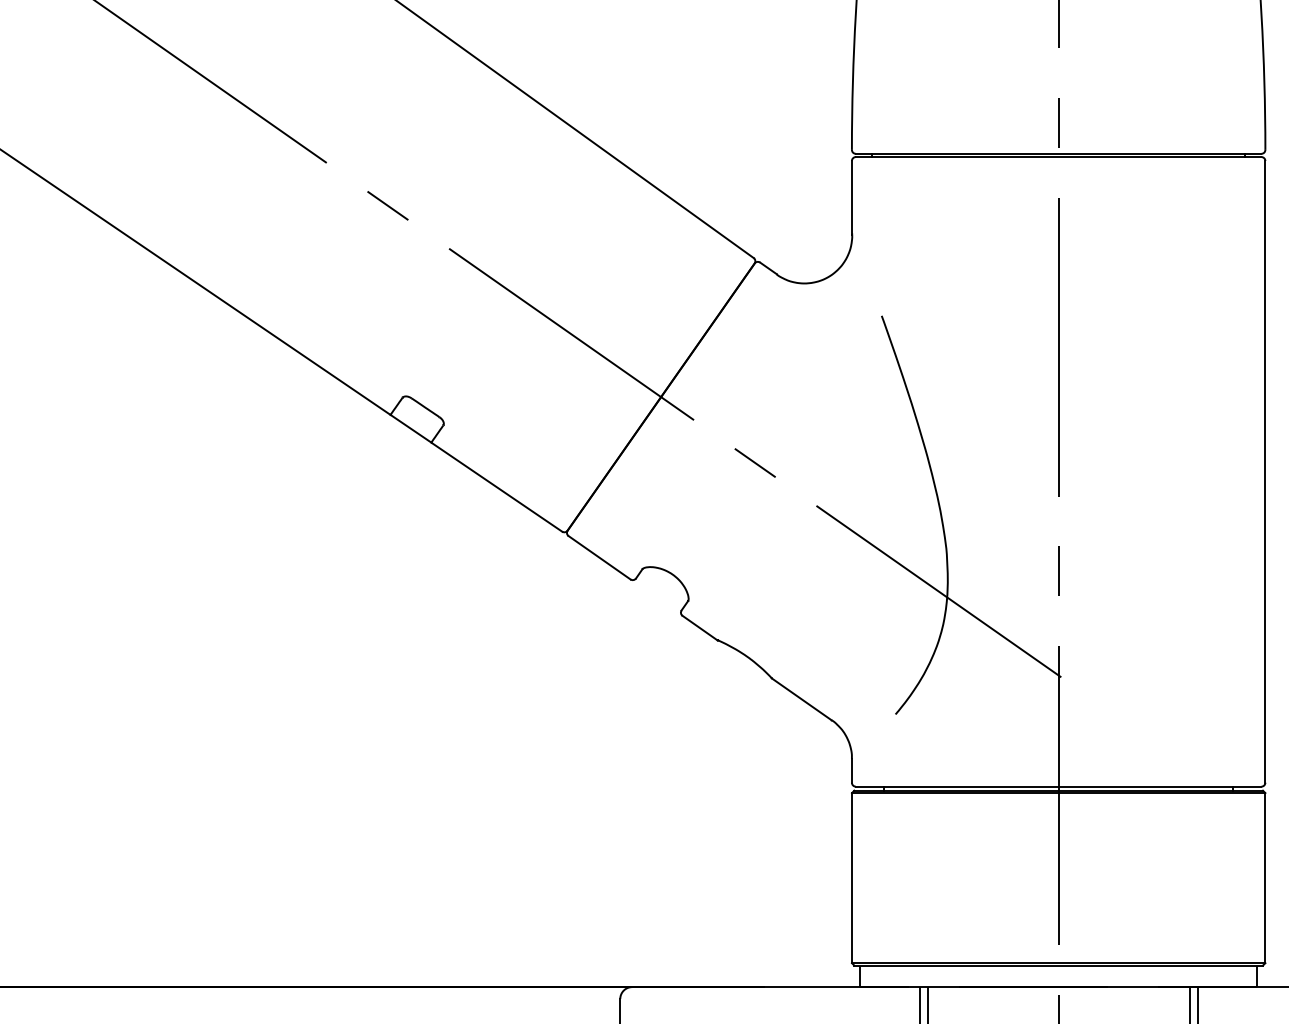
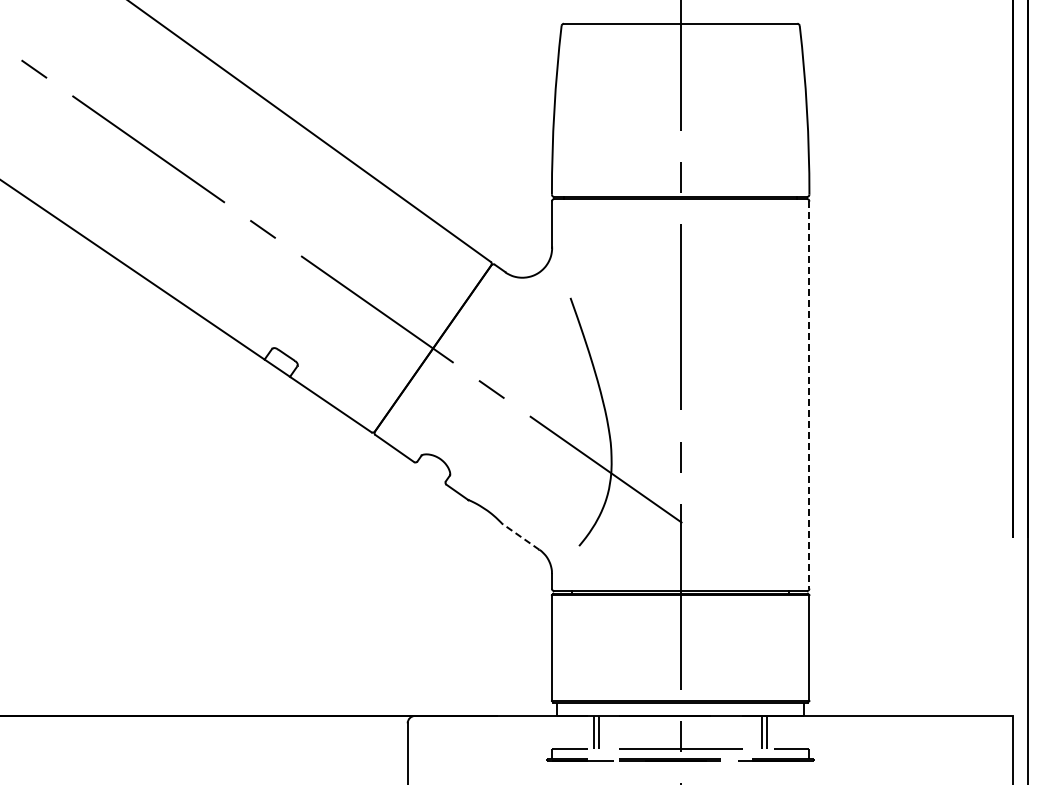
line: (1265, 472) -> (809, 395), solid -> dashed
line: (801, 698) -> (520, 536), solid -> dashed

